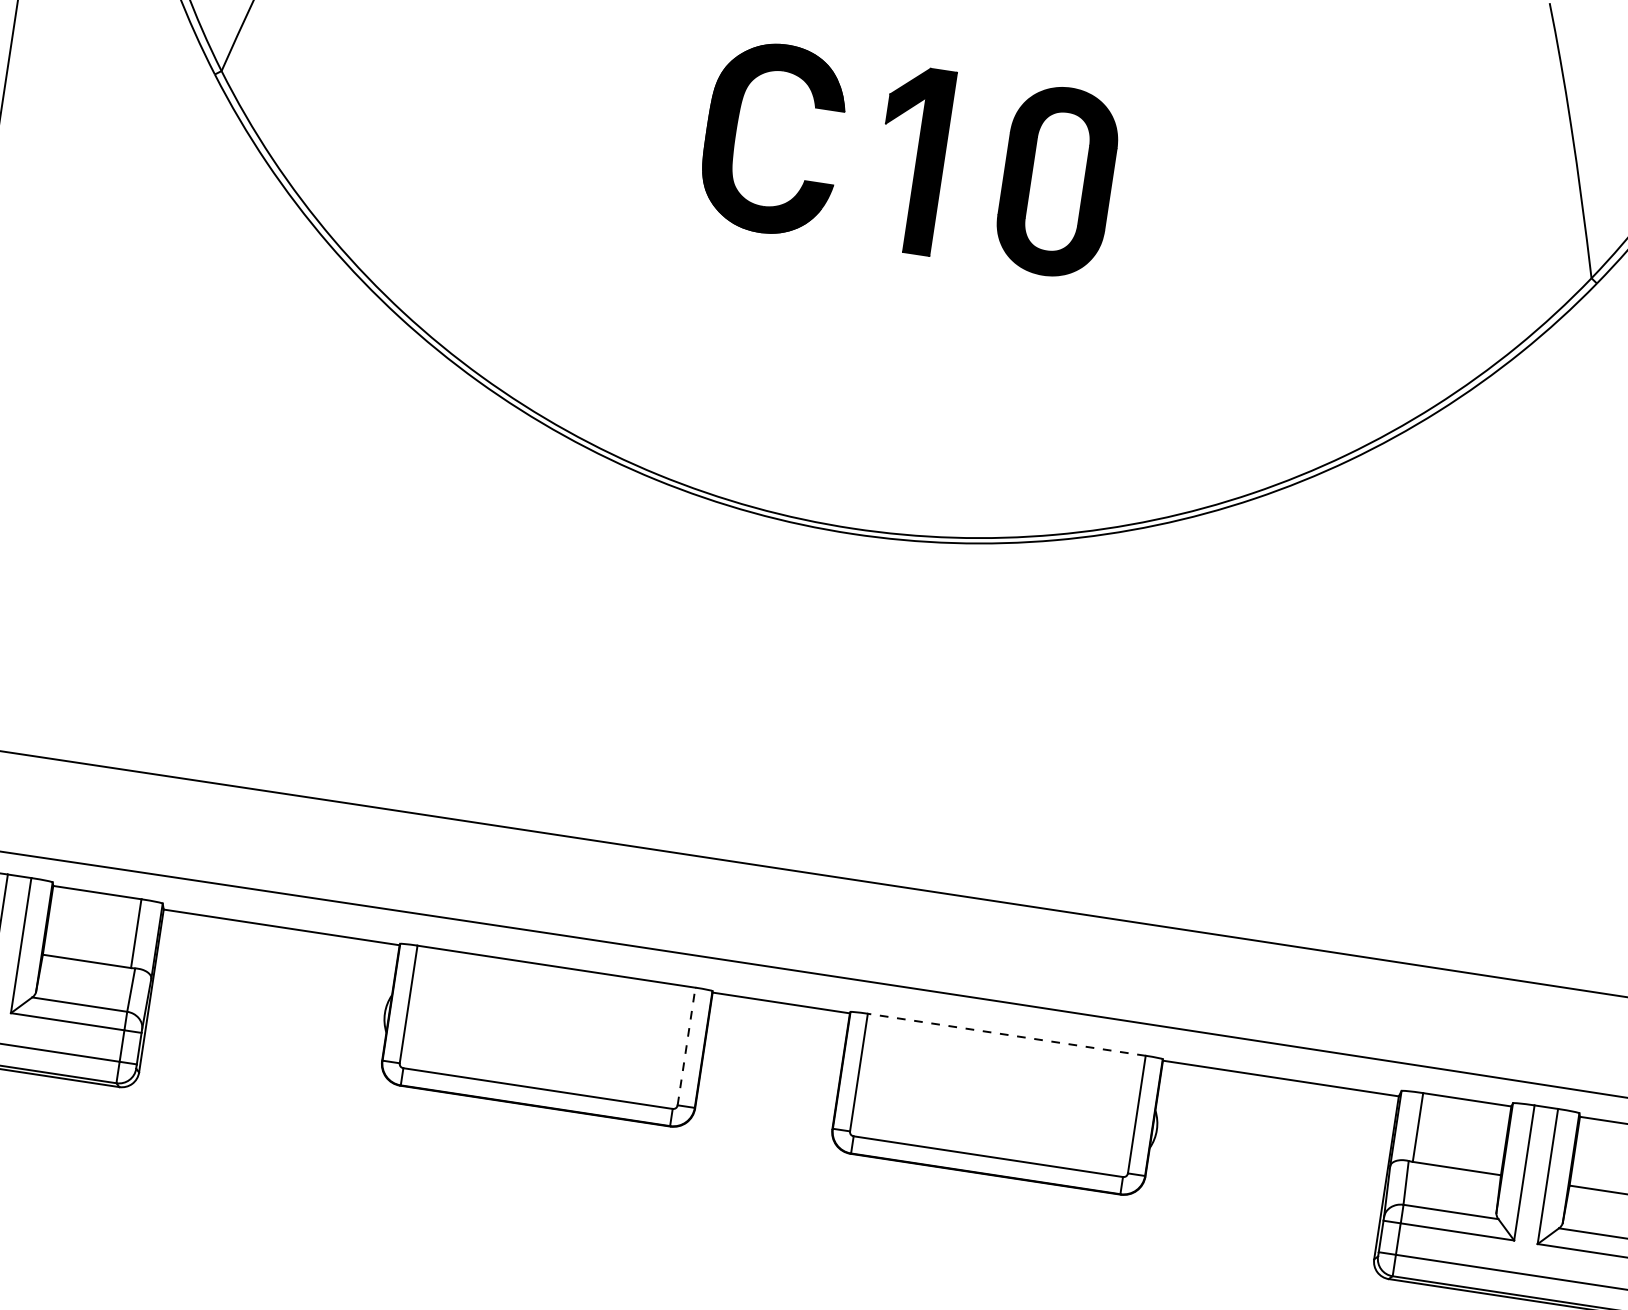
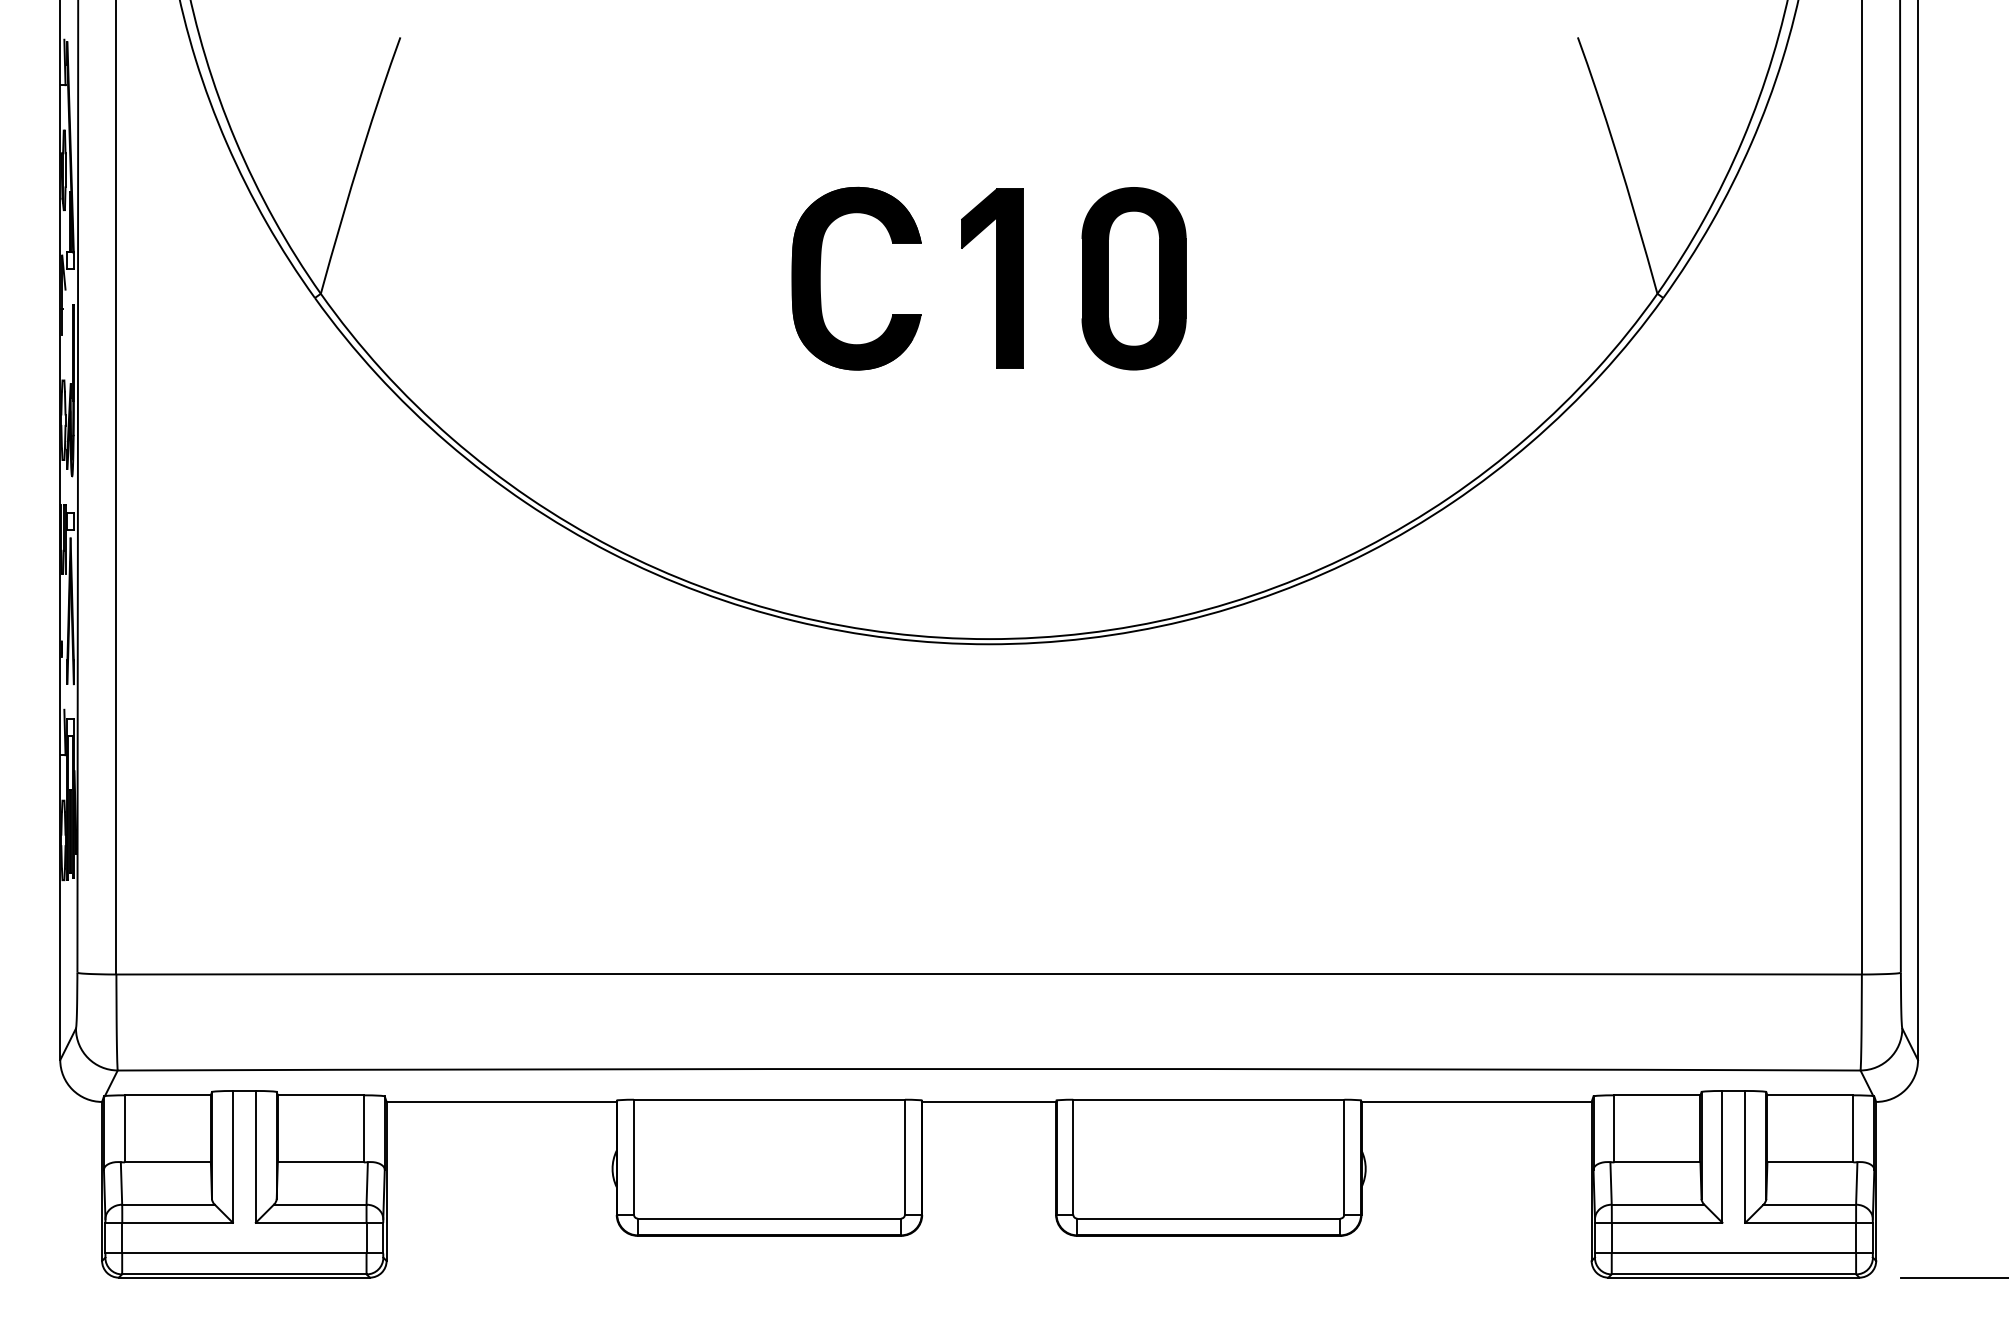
line: (1006, 1034) -> (1208, 1099), dashed -> solid
line: (687, 1045) -> (905, 1156), dashed -> solid

